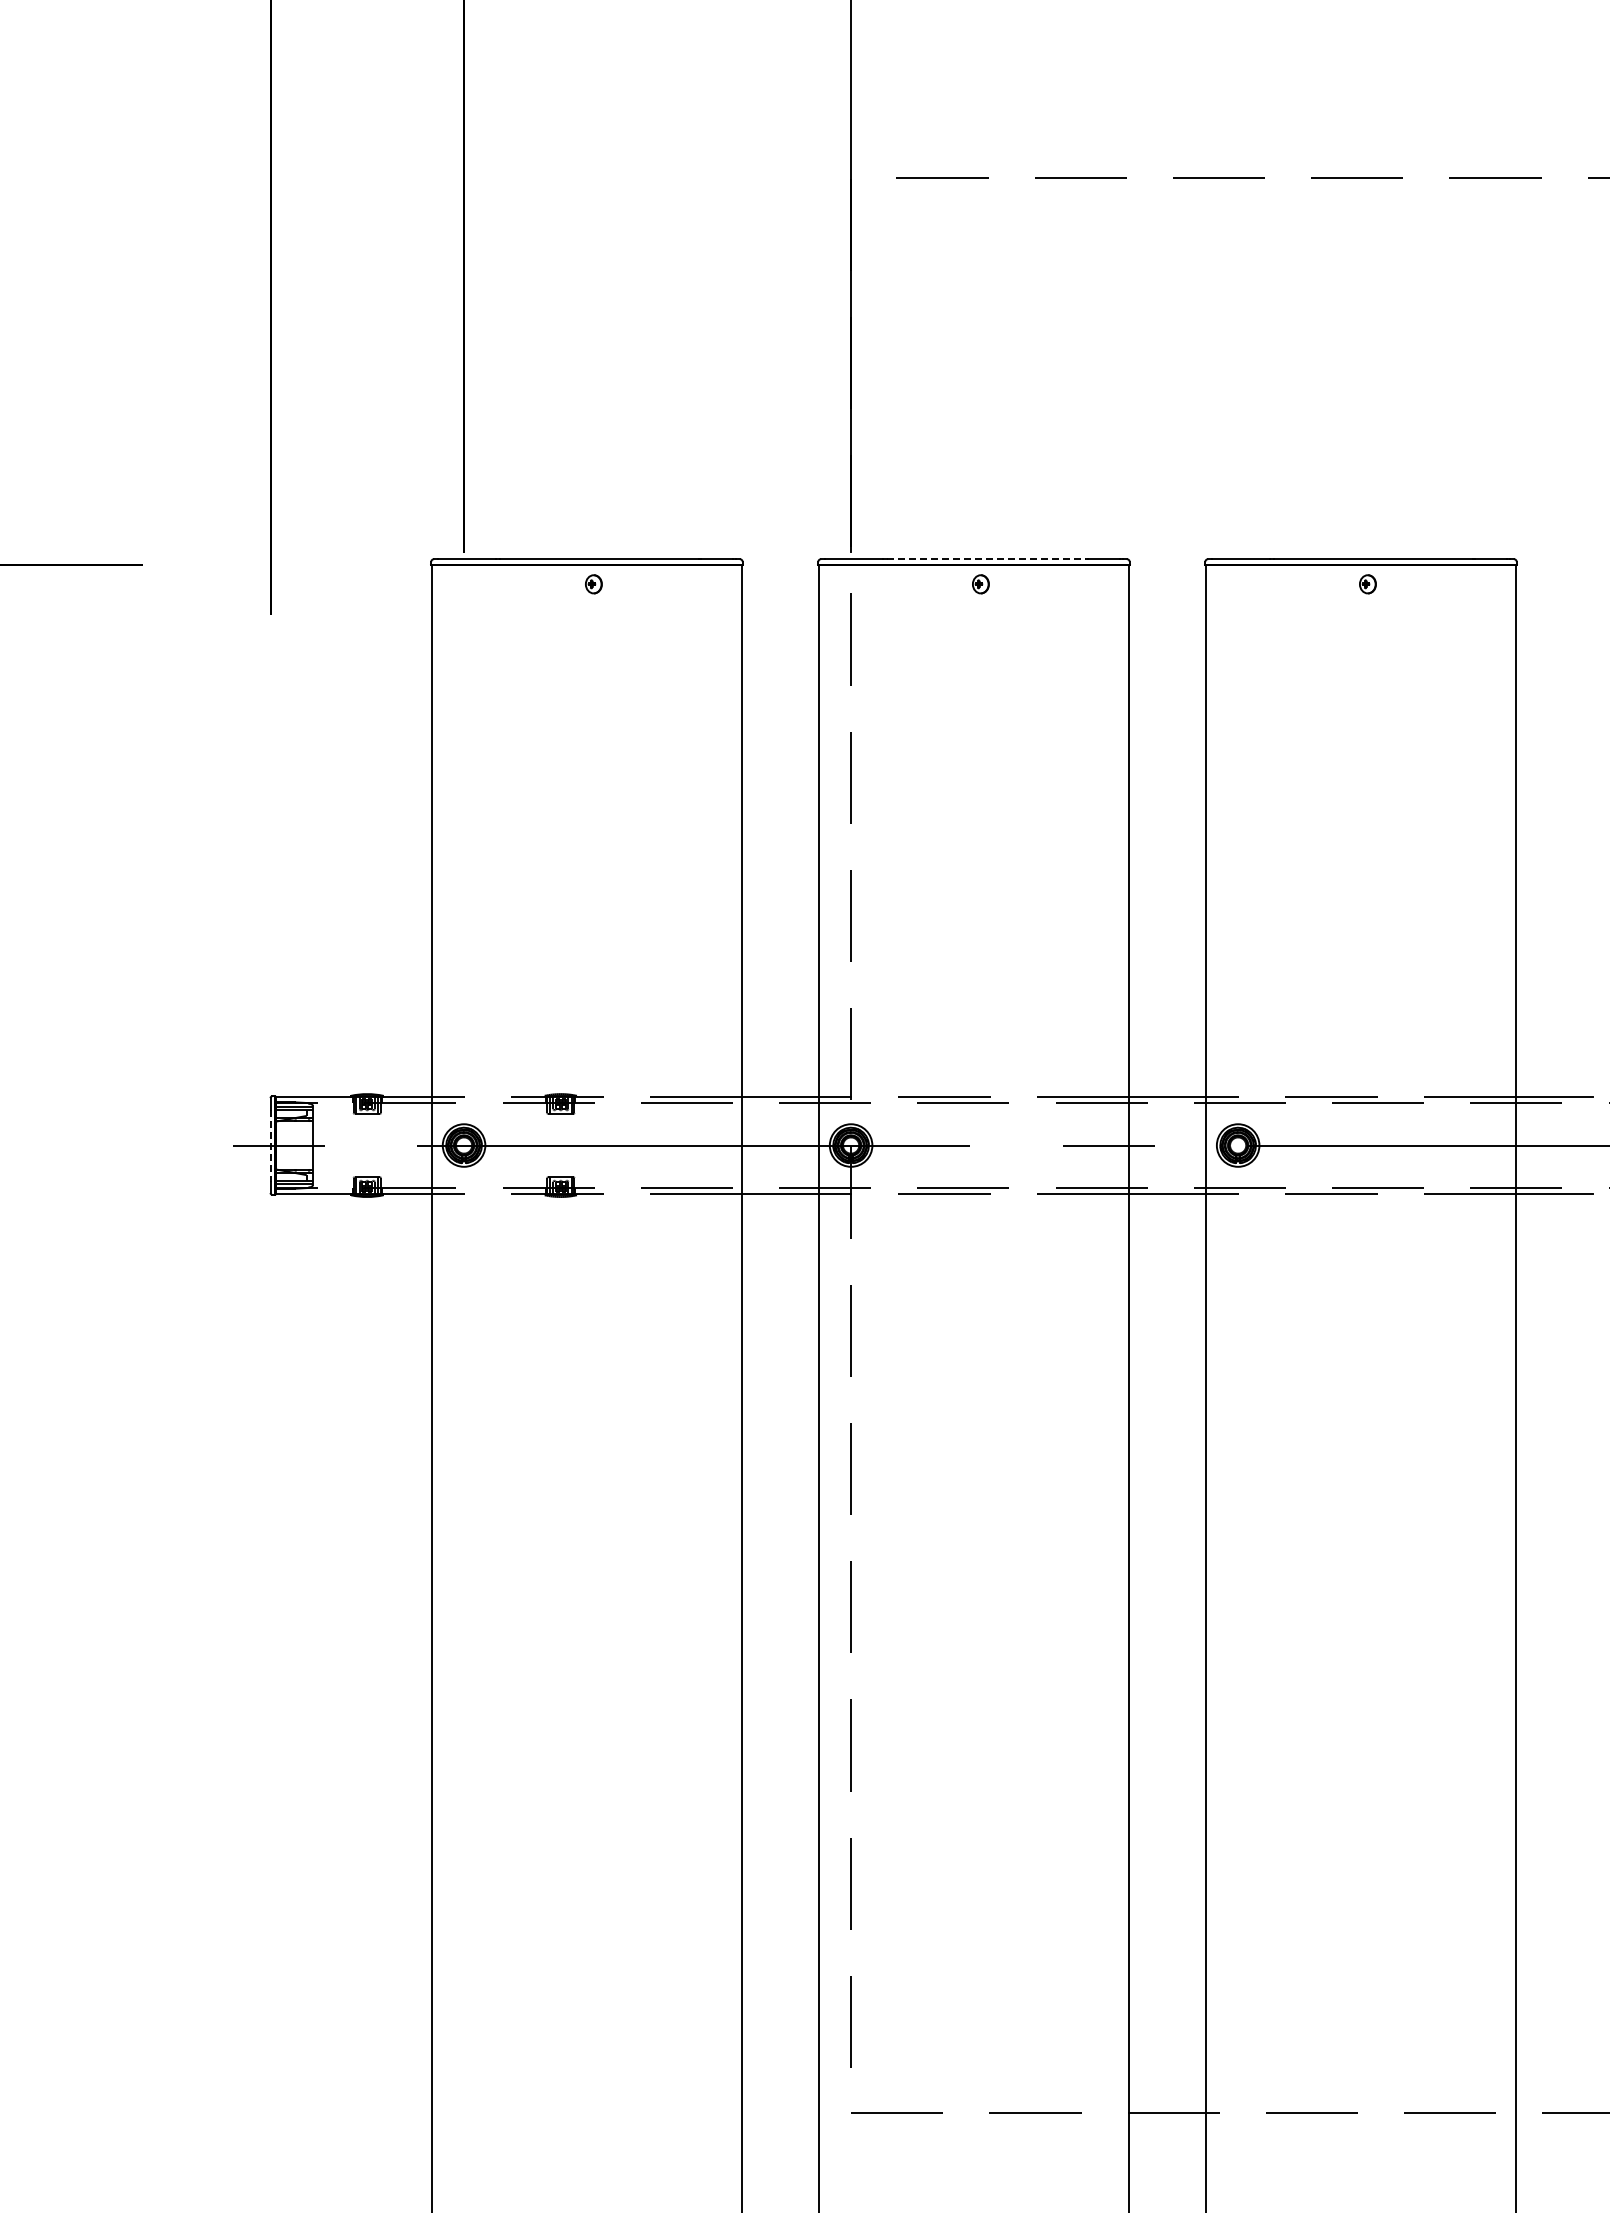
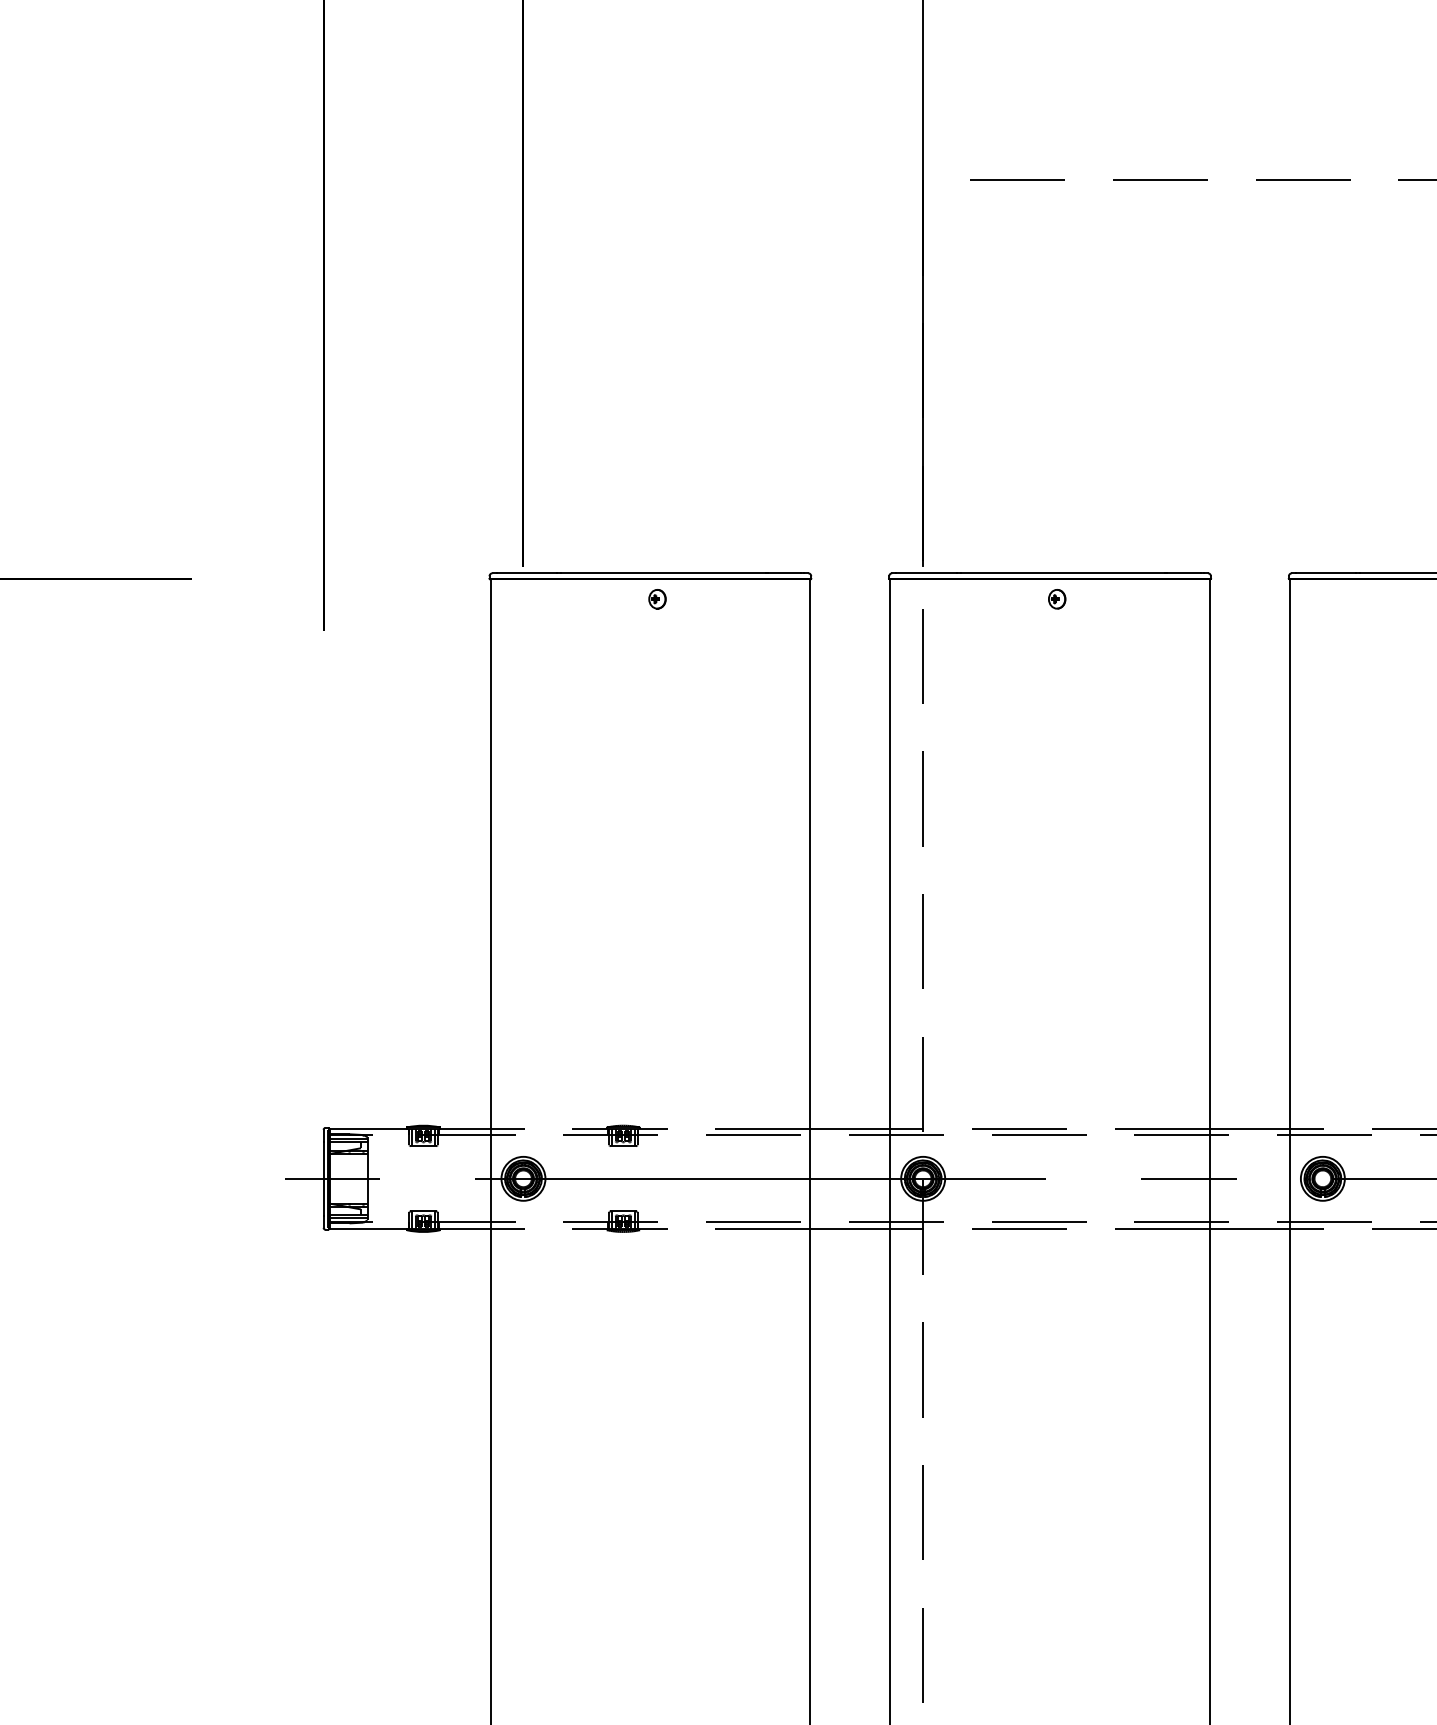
line: (987, 559) -> (1064, 573), dashed -> solid
line: (270, 1145) -> (323, 1178), dashed -> solid

